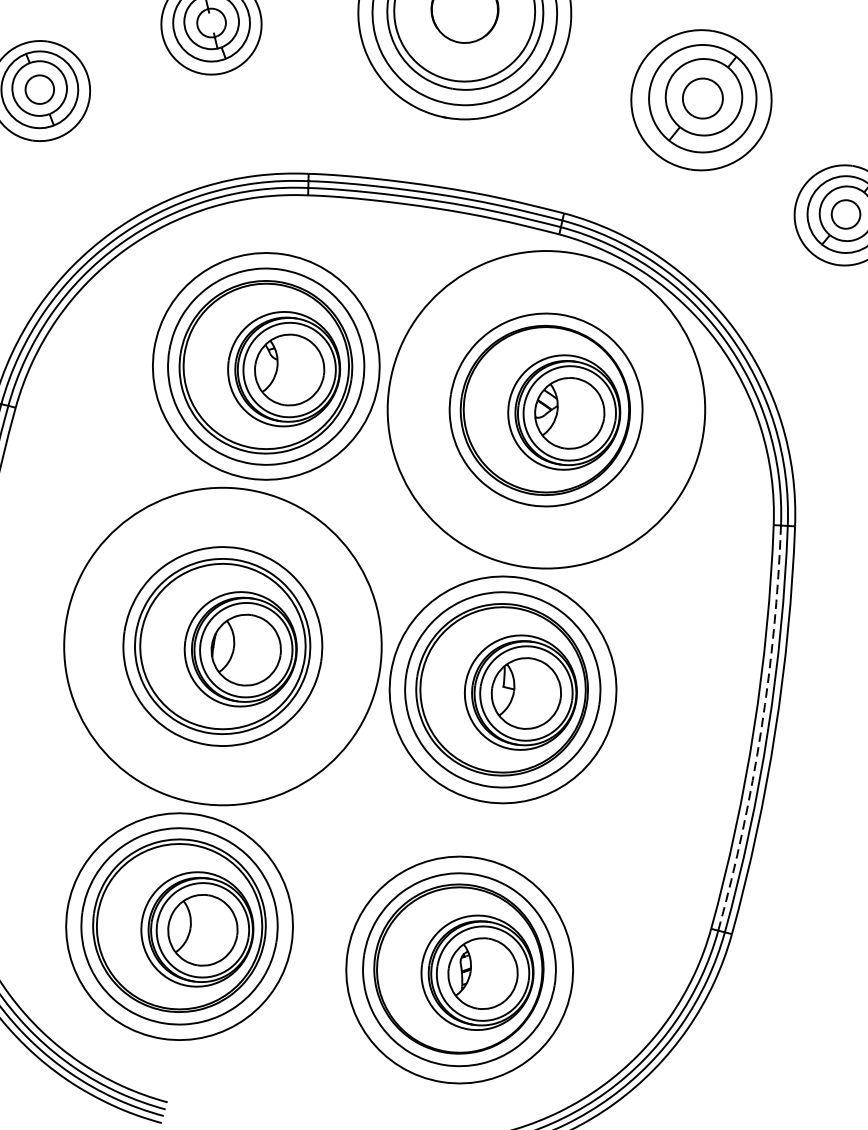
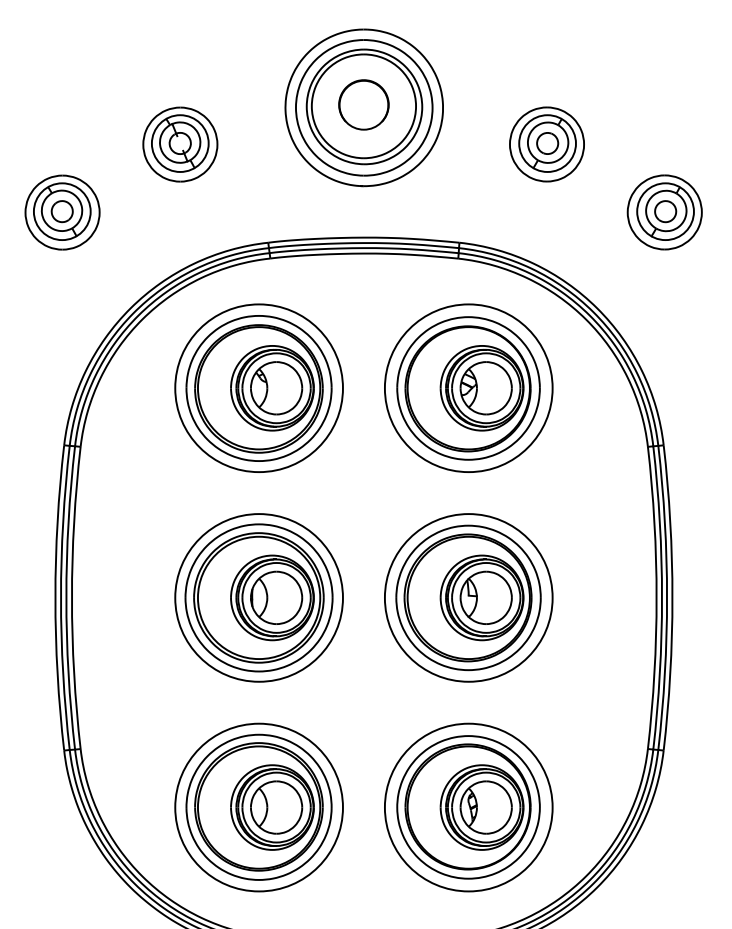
part: (700, 100) -> (546, 144), size x0.71
circle: (546, 410) -> (468, 388), size x0.71
circle: (222, 645) -> (258, 597), size x0.71
arc: (762, 729) -> (662, 597), dashed -> solid

